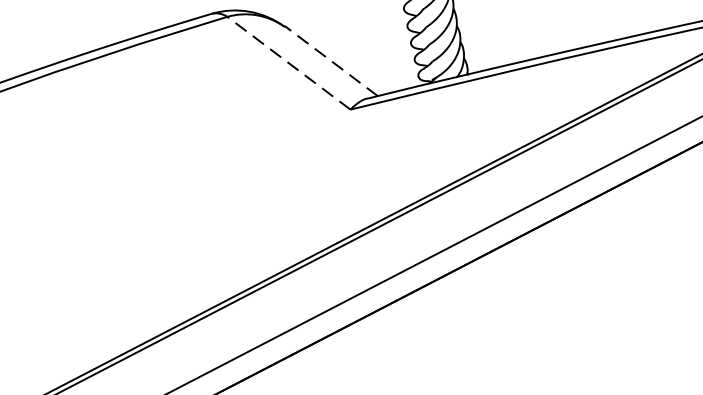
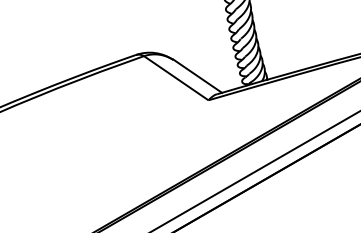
line: (285, 61) -> (174, 77), dashed -> solid
line: (330, 61) -> (197, 76), dashed -> solid

